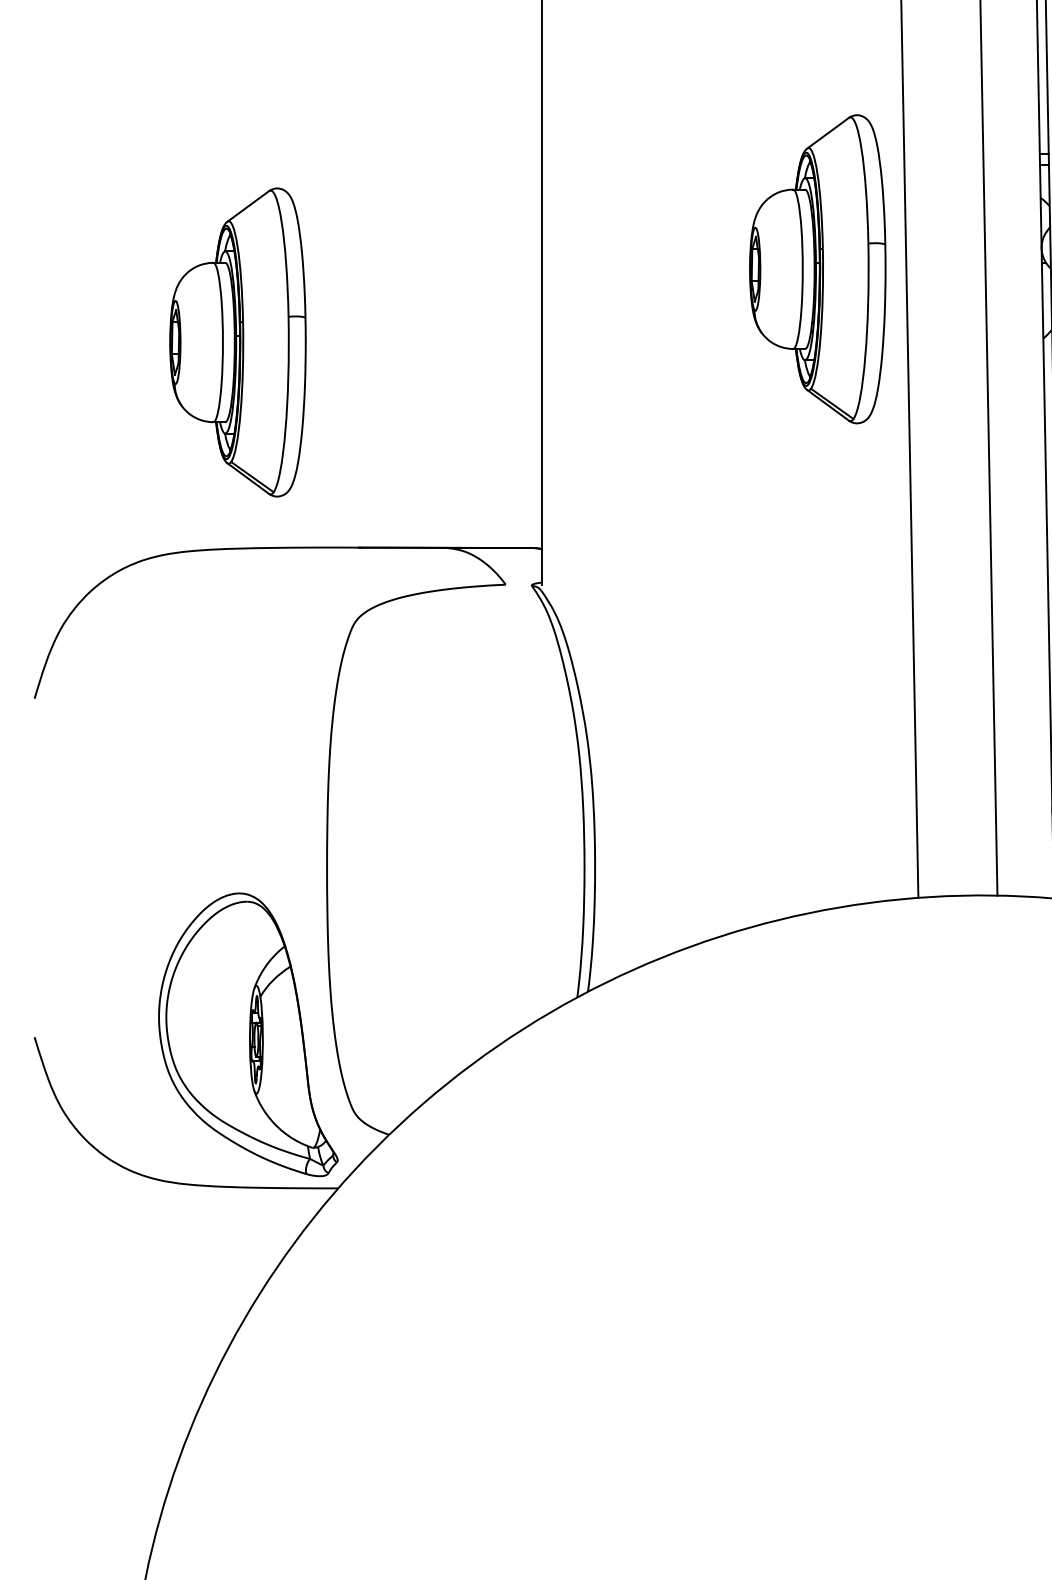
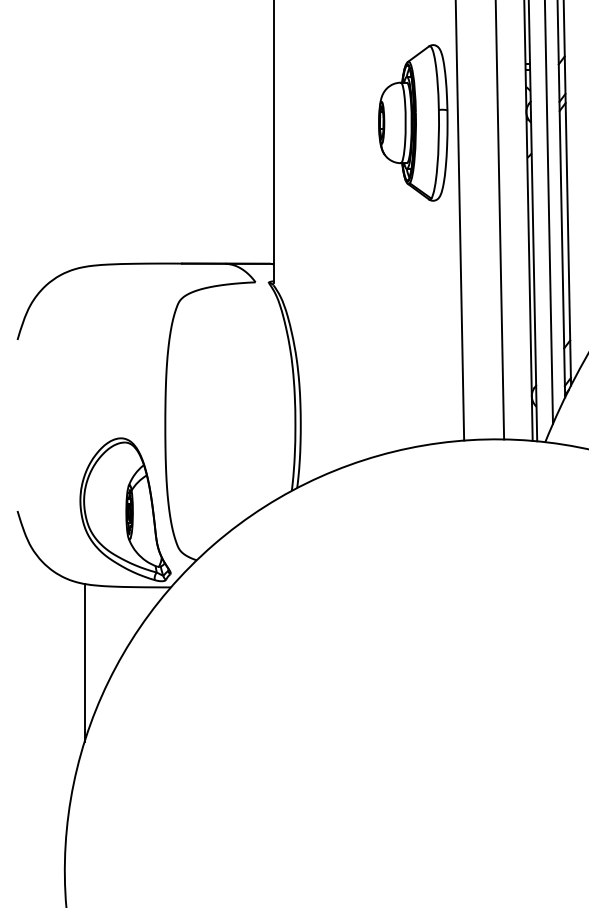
part: (238, 341) -> (120, 159), removed
line: (167, 1337) -> (84, 662), added

